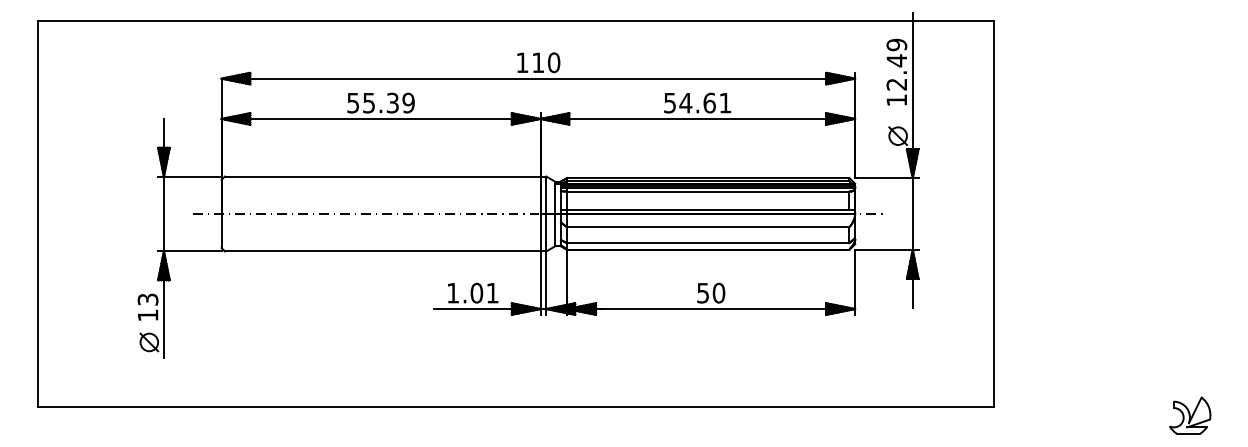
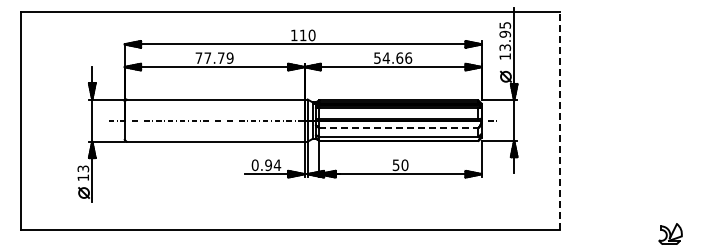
text: (897, 64) -> (505, 36), 12.49 -> 13.95
text: (371, 101) -> (209, 57), 55.39 -> 77.79
text: (725, 101) -> (408, 57), 54.61 -> 54.66
line: (994, 213) -> (560, 120), solid -> dashed
line: (707, 227) -> (398, 128), solid -> dashed
text: (473, 293) -> (266, 165), 1.01 -> 0.94

